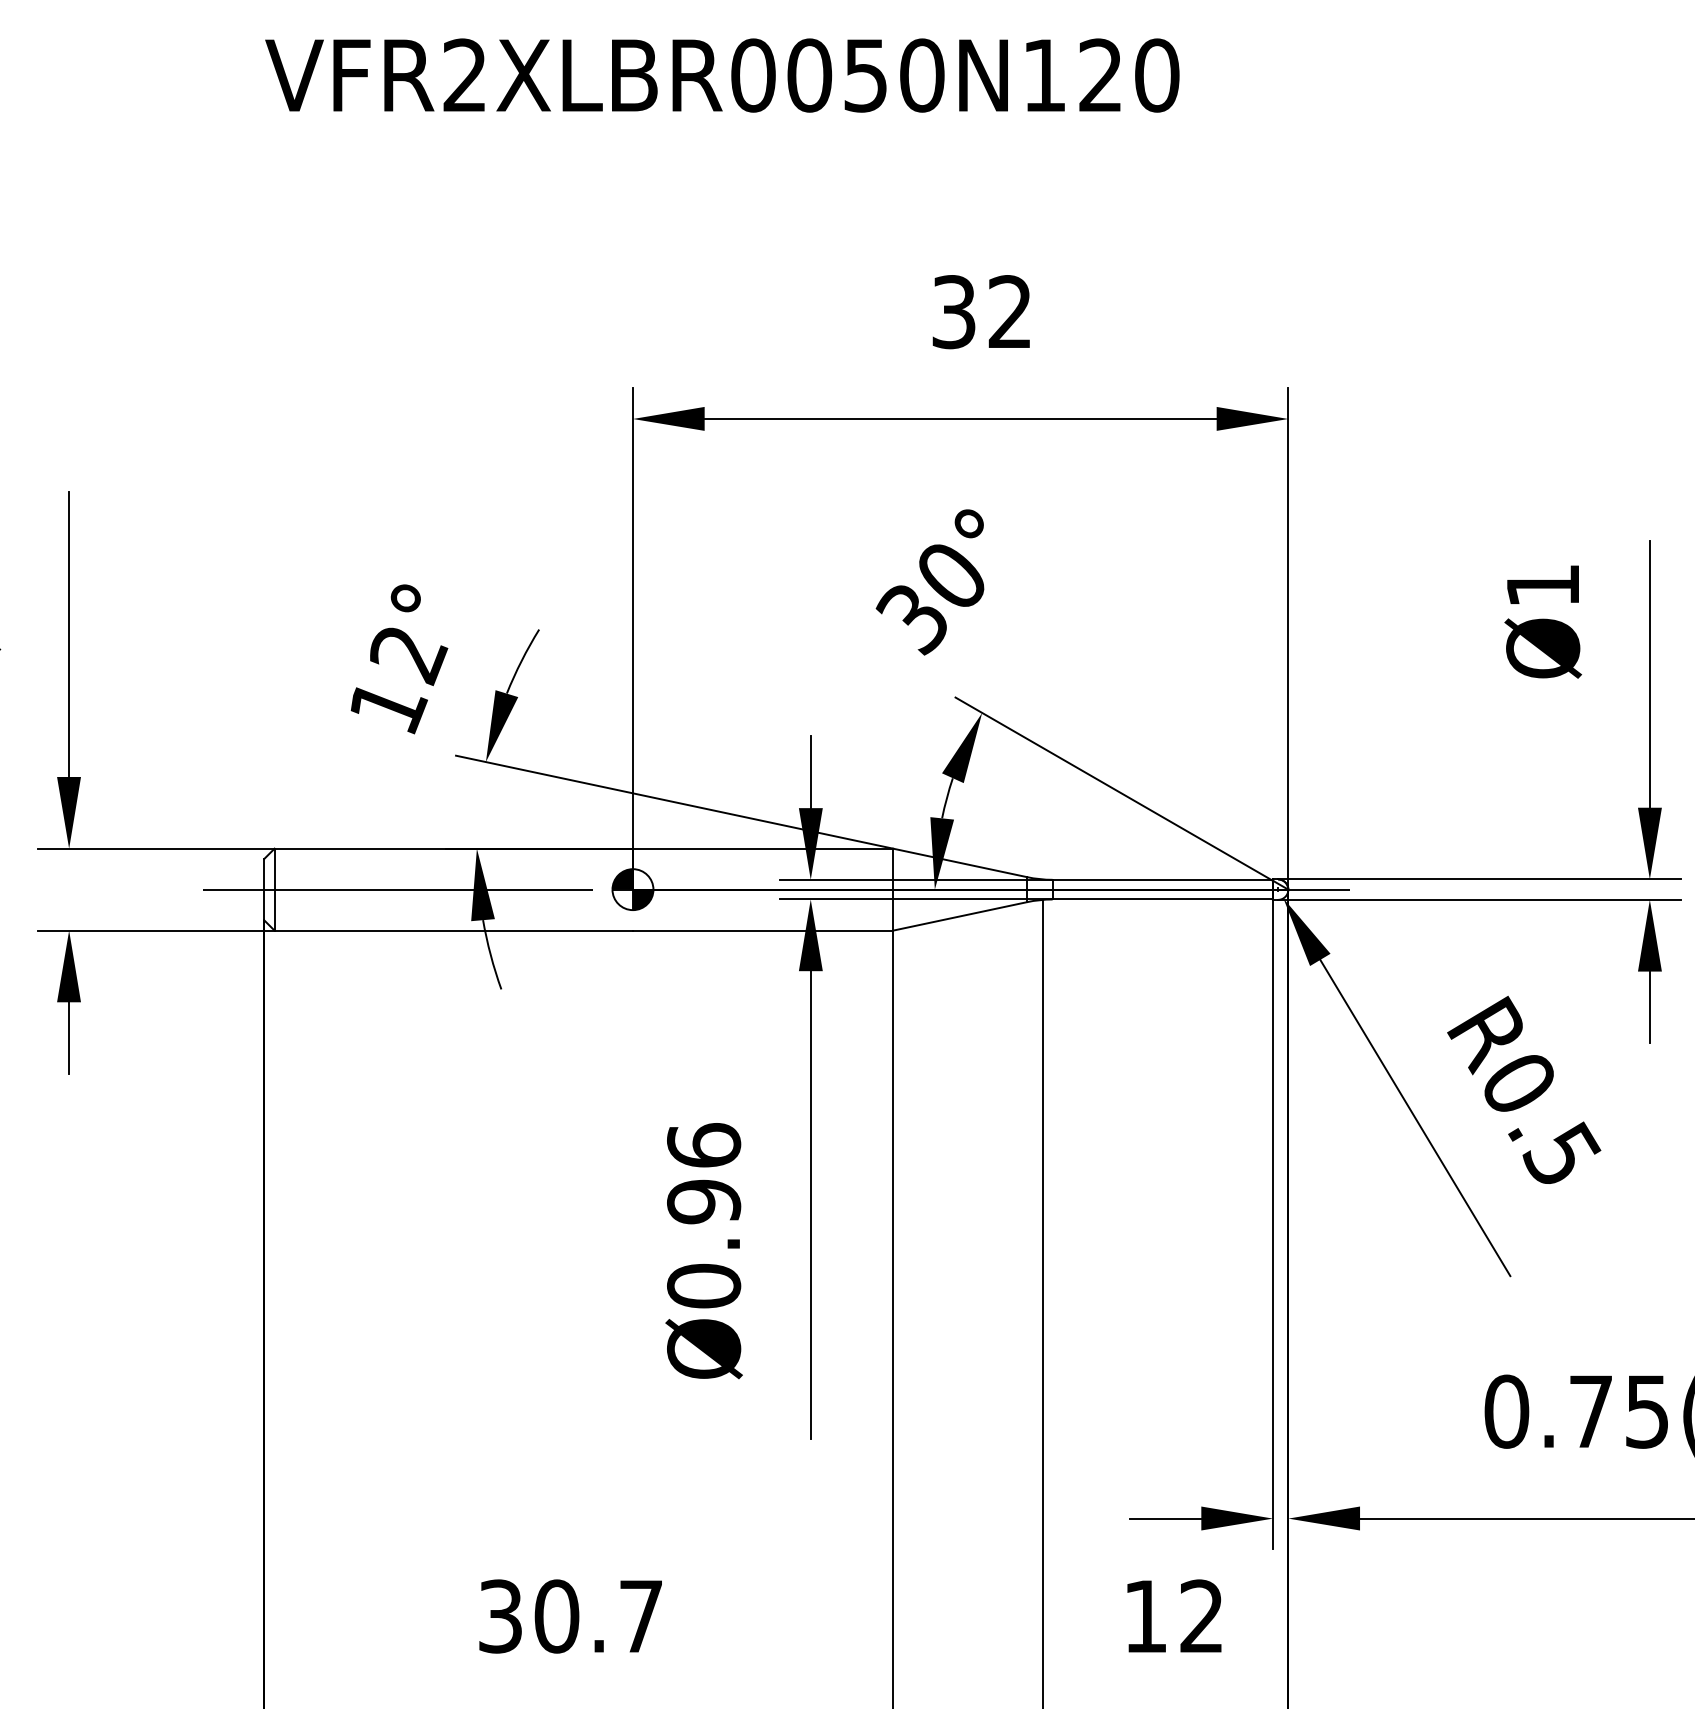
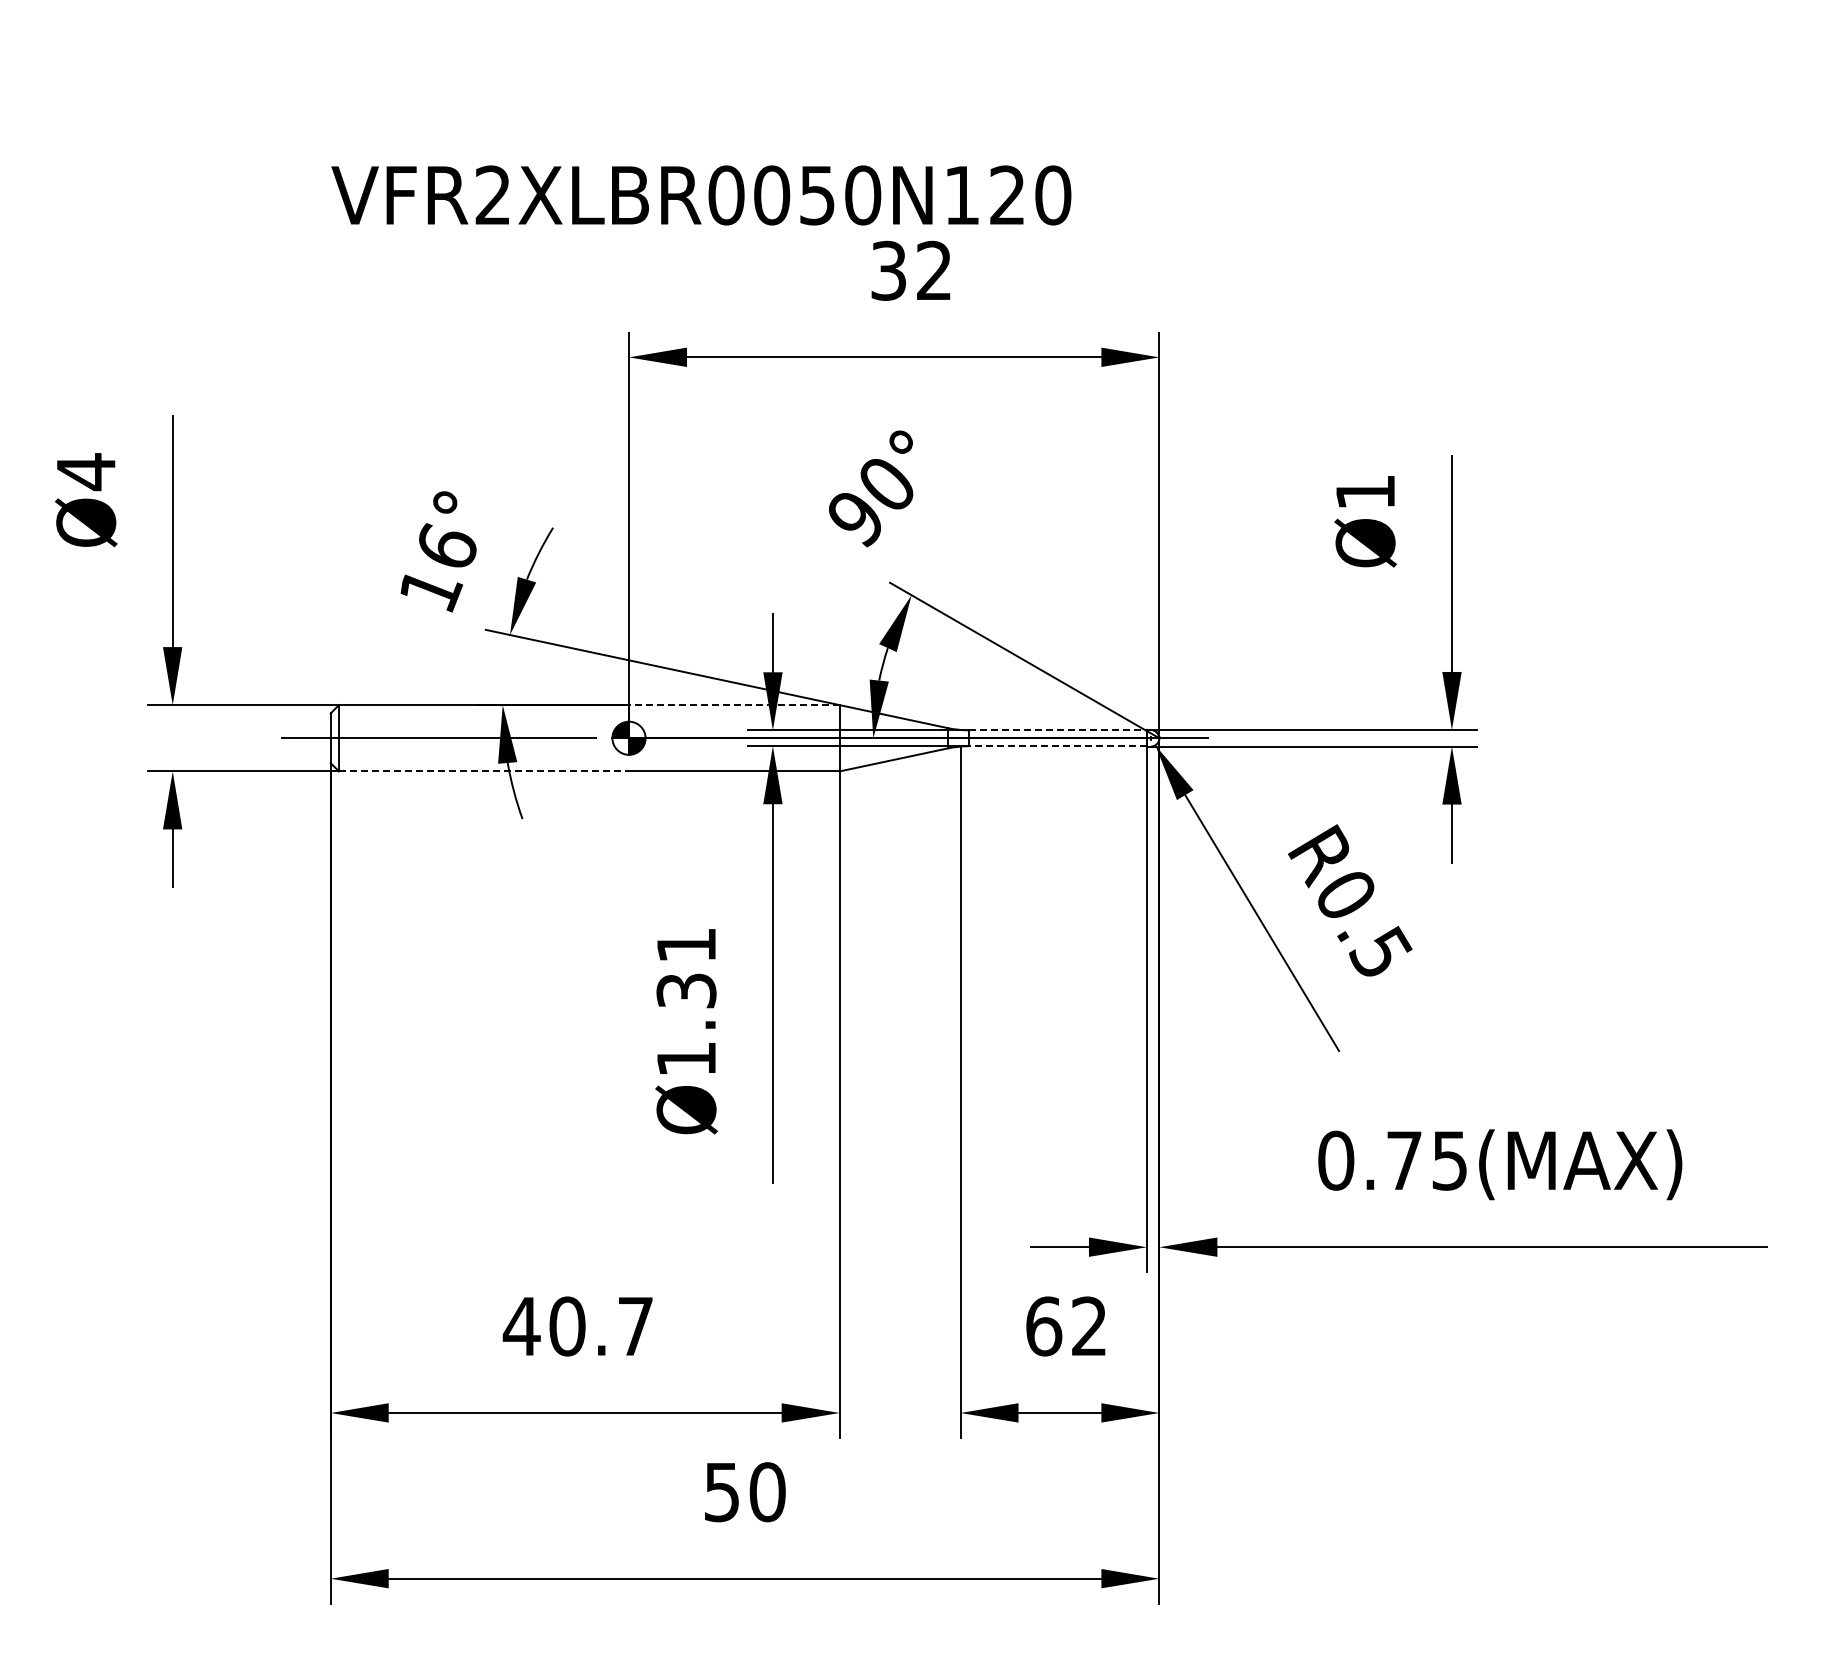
text: (722, 75) -> (701, 195), moved
text: (910, 620) -> (853, 520), 30° -> 90°
text: (408, 655) -> (447, 548), 12° -> 16°
line: (762, 849) -> (733, 705), solid -> dashed
line: (1163, 880) -> (1058, 730), solid -> dashed
line: (1162, 899) -> (1057, 746), solid -> dashed
line: (454, 930) -> (484, 771), solid -> dashed
text: (703, 1216) -> (686, 1002), Ø0.96 -> Ø1.31
text: (500, 1616) -> (521, 1326), 30.7 -> 40.7
text: (1146, 1616) -> (1044, 1326), 12 -> 62

